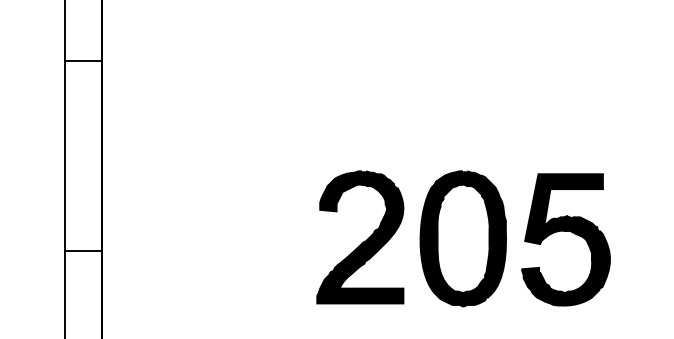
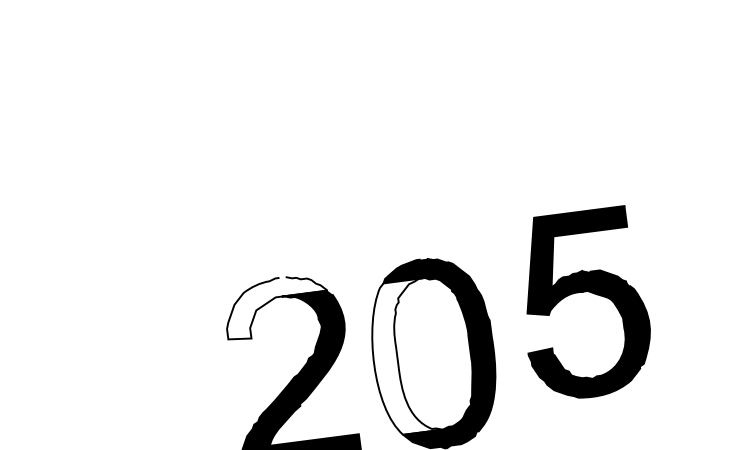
fill: (357, 191) -> (277, 306), removed
part: (565, 231) -> (582, 292), moved
fill: (441, 238) -> (403, 357), removed

